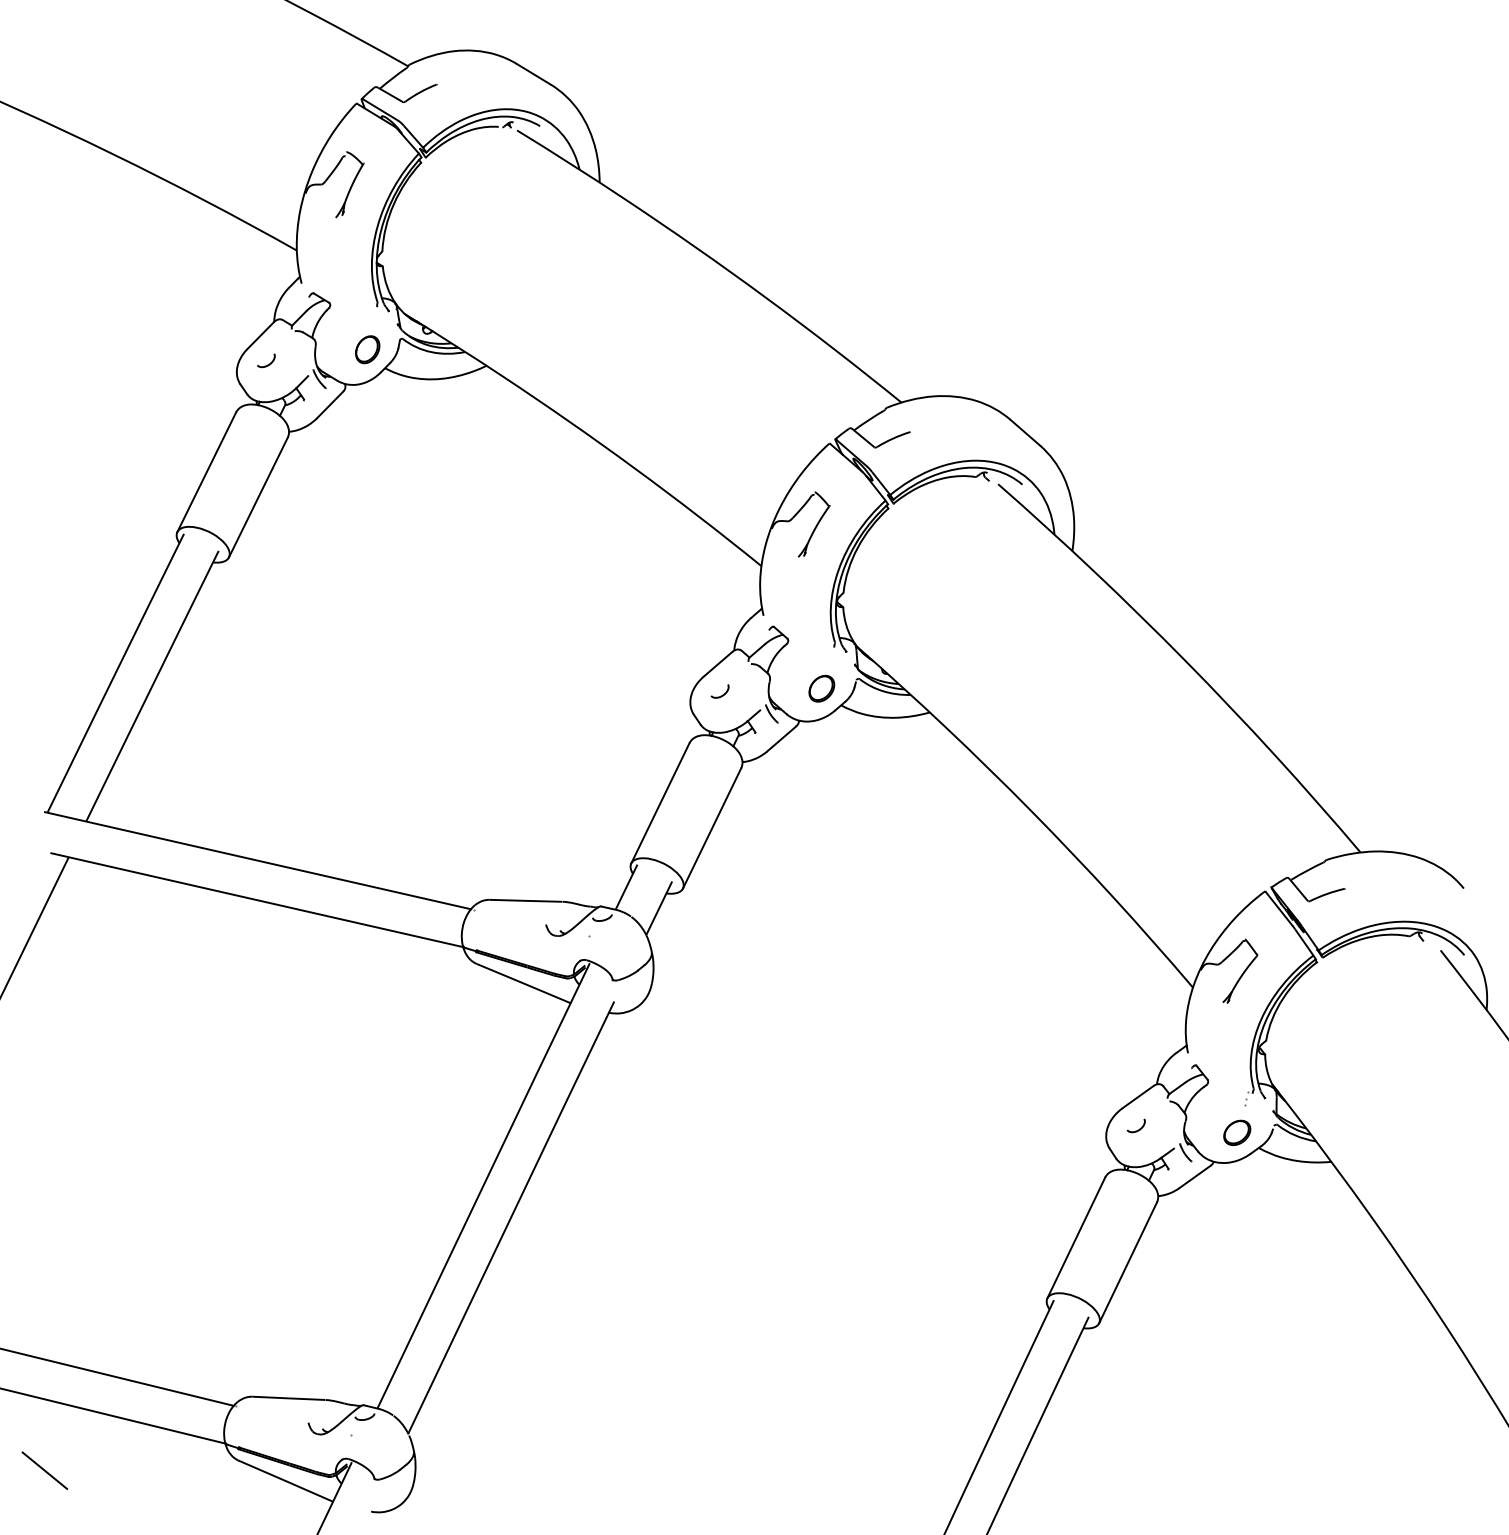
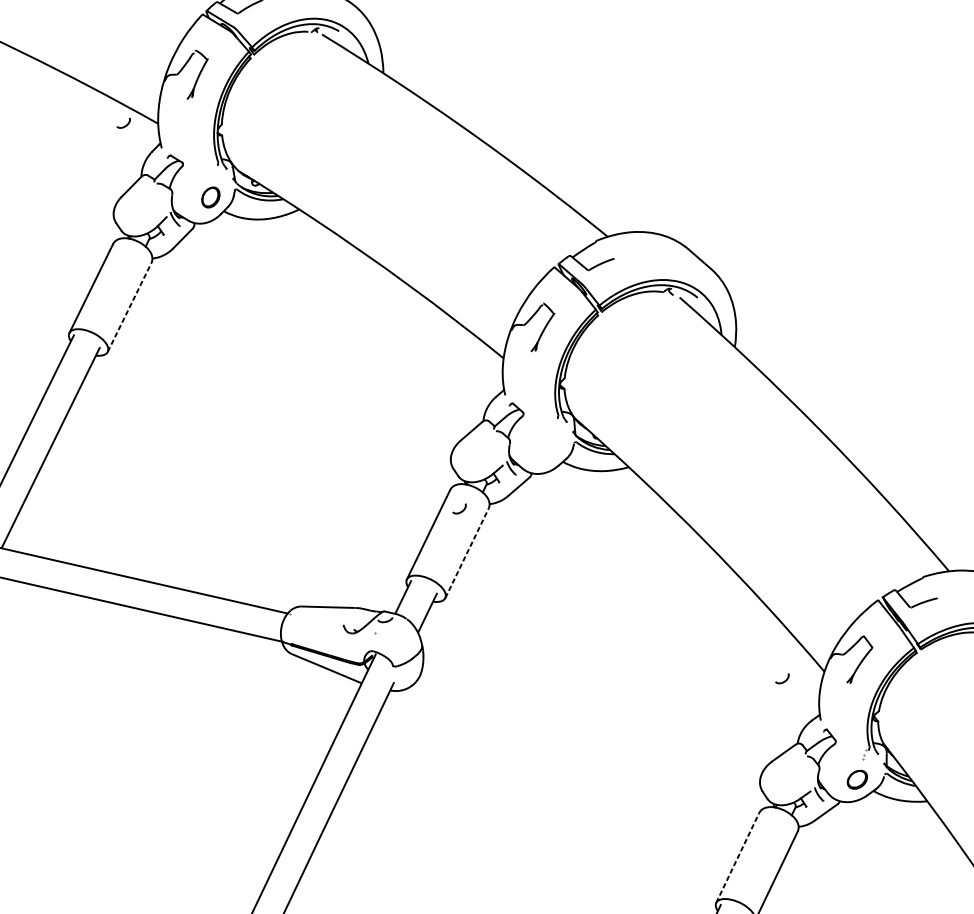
curve: (267, 364) -> (124, 125), moved
line: (258, 497) -> (129, 307), solid -> dashed
part: (821, 688) -> (548, 449), removed
curve: (720, 695) -> (459, 511), moved
line: (712, 828) -> (467, 553), solid -> dashed
curve: (1139, 1128) -> (784, 680), moved
line: (1076, 1238) -> (737, 858), solid -> dashed

